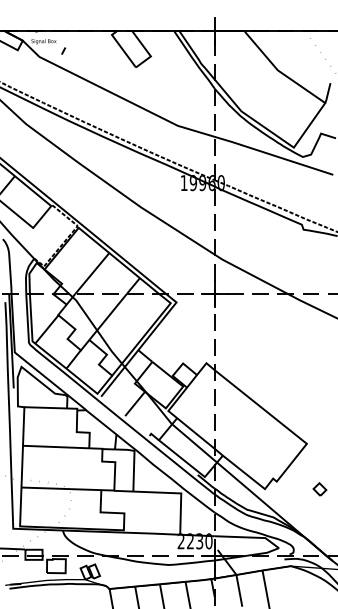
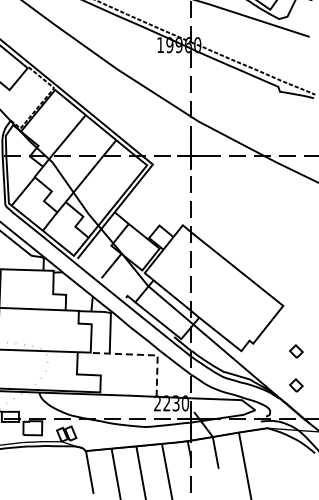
line: (168, 492) -> (144, 354), solid -> dashed
part: (319, 523) -> (295, 385), added

